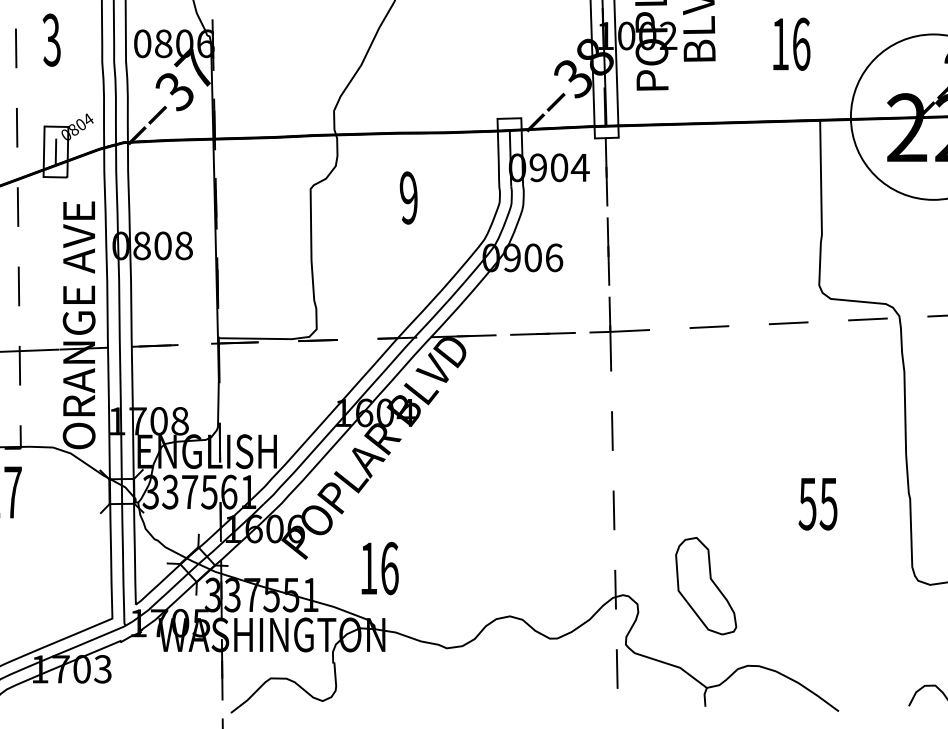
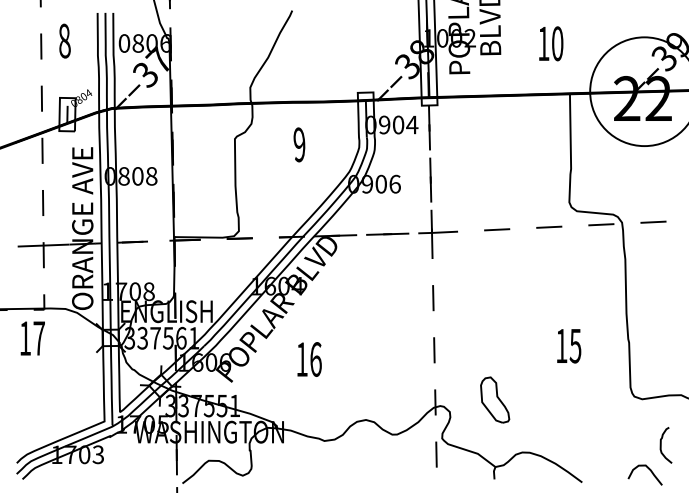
text: (51, 39) -> (64, 40), 3 -> 8
text: (801, 43) -> (557, 43), 16 -> 10
text: (807, 504) -> (561, 346), 55 -> 15
text: (379, 568) -> (309, 359), moved
part: (706, 585) -> (495, 399), size x0.71

